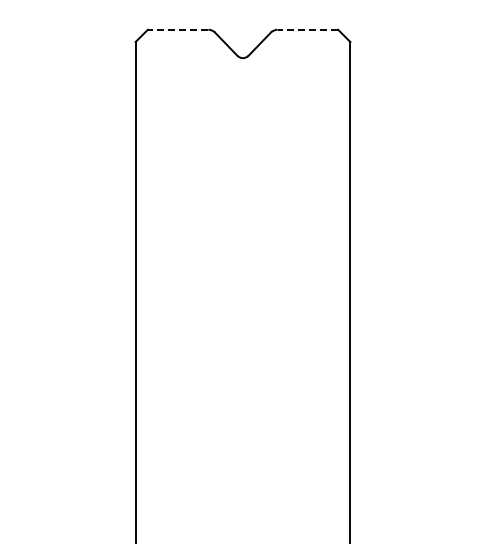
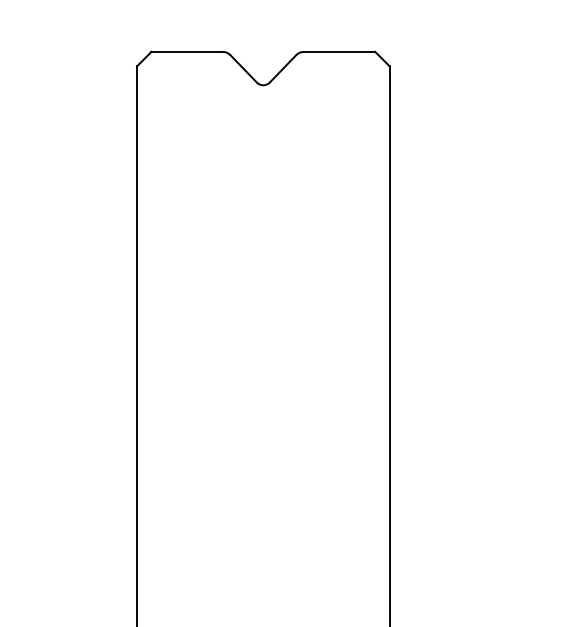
line: (177, 29) -> (186, 51), dashed -> solid
line: (307, 29) -> (339, 51), dashed -> solid

